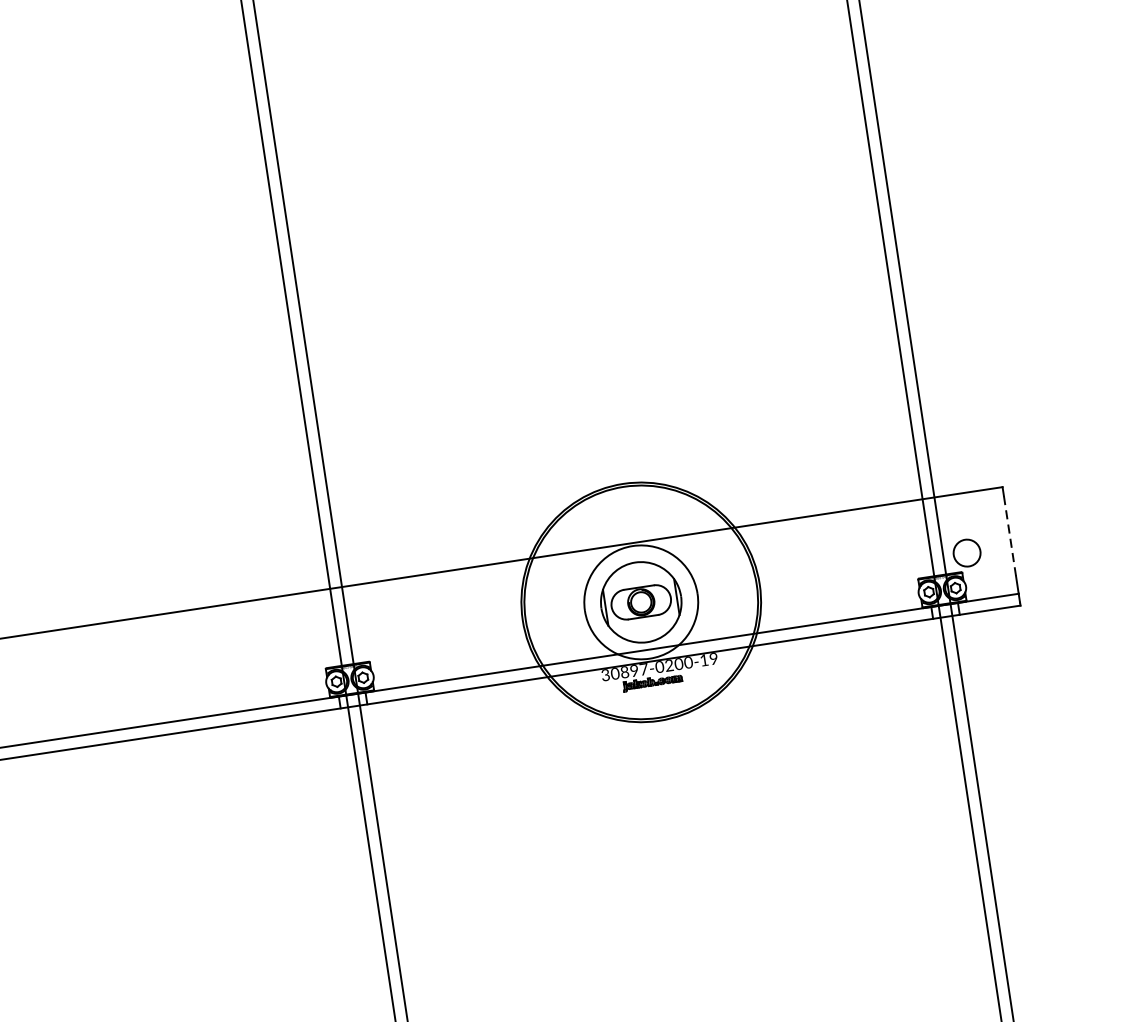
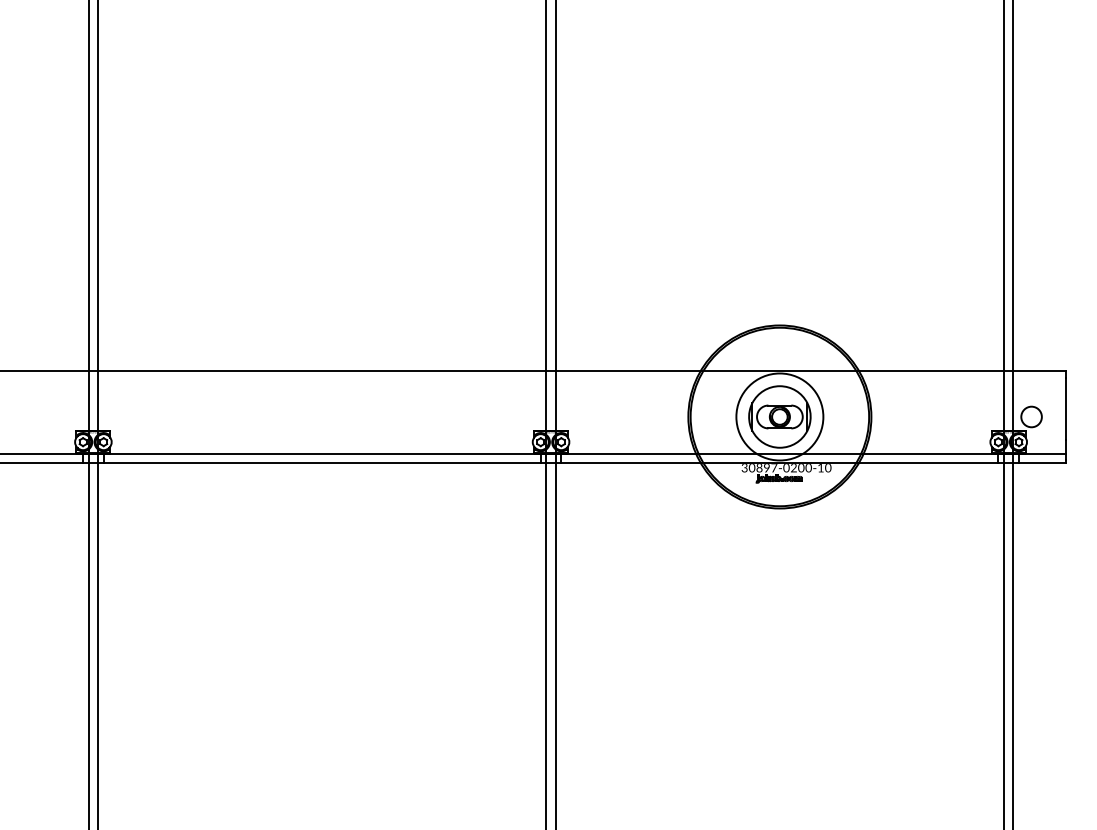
line: (1009, 535) -> (1065, 408), dashed -> solid
text: (714, 659) -> (828, 468), 30897-0200-19 -> 30897-0200-10

